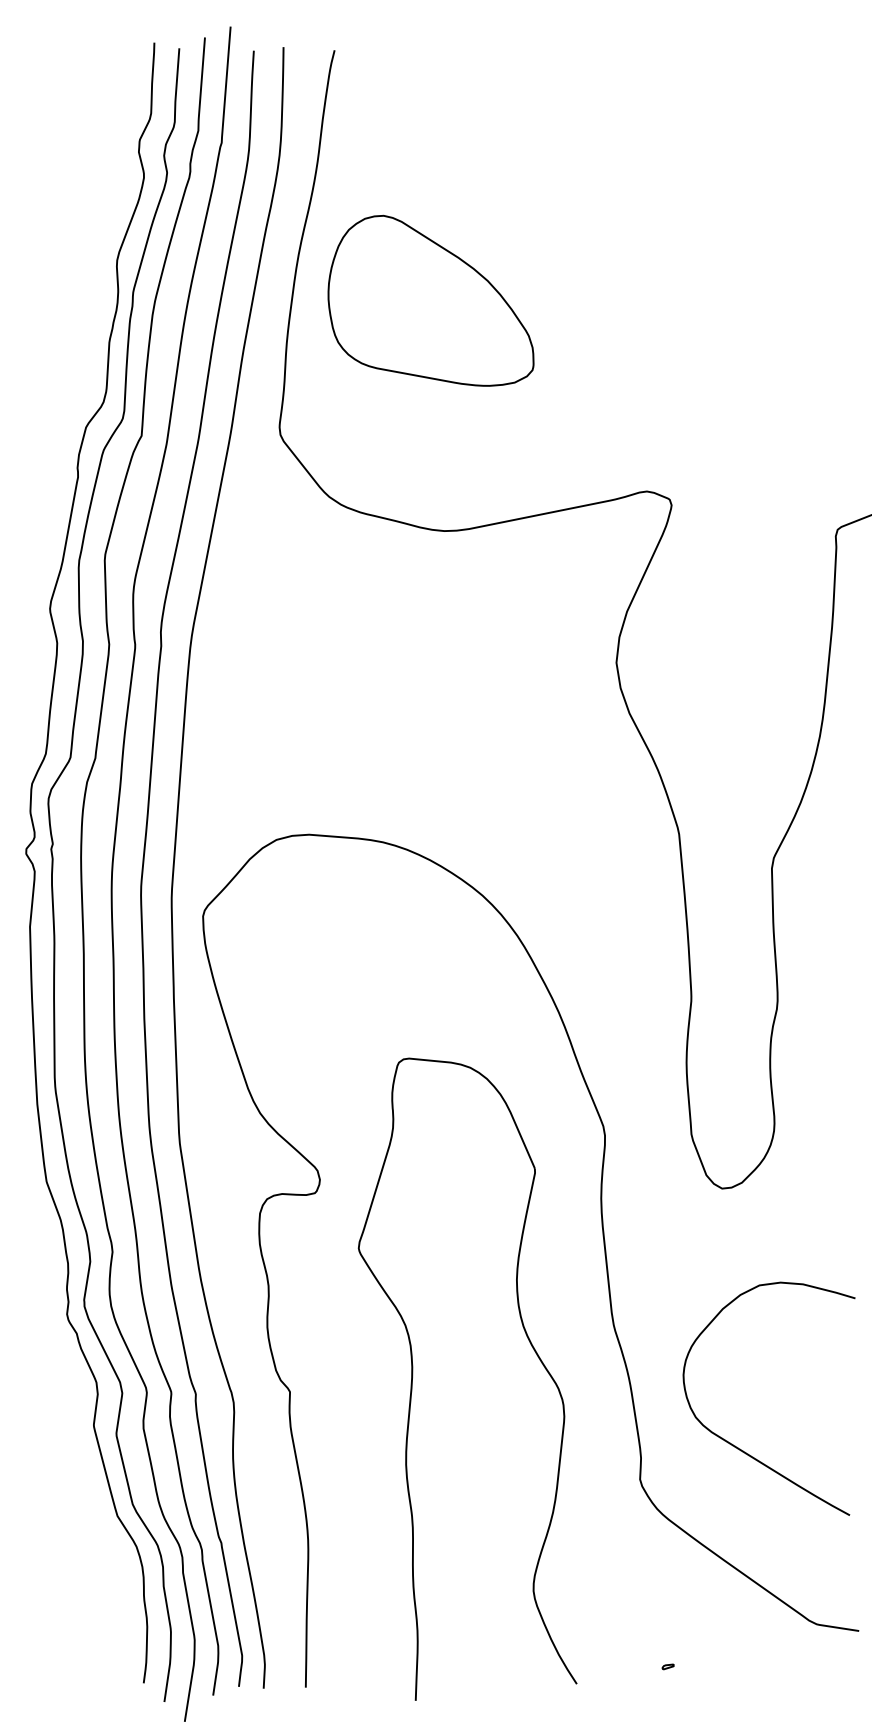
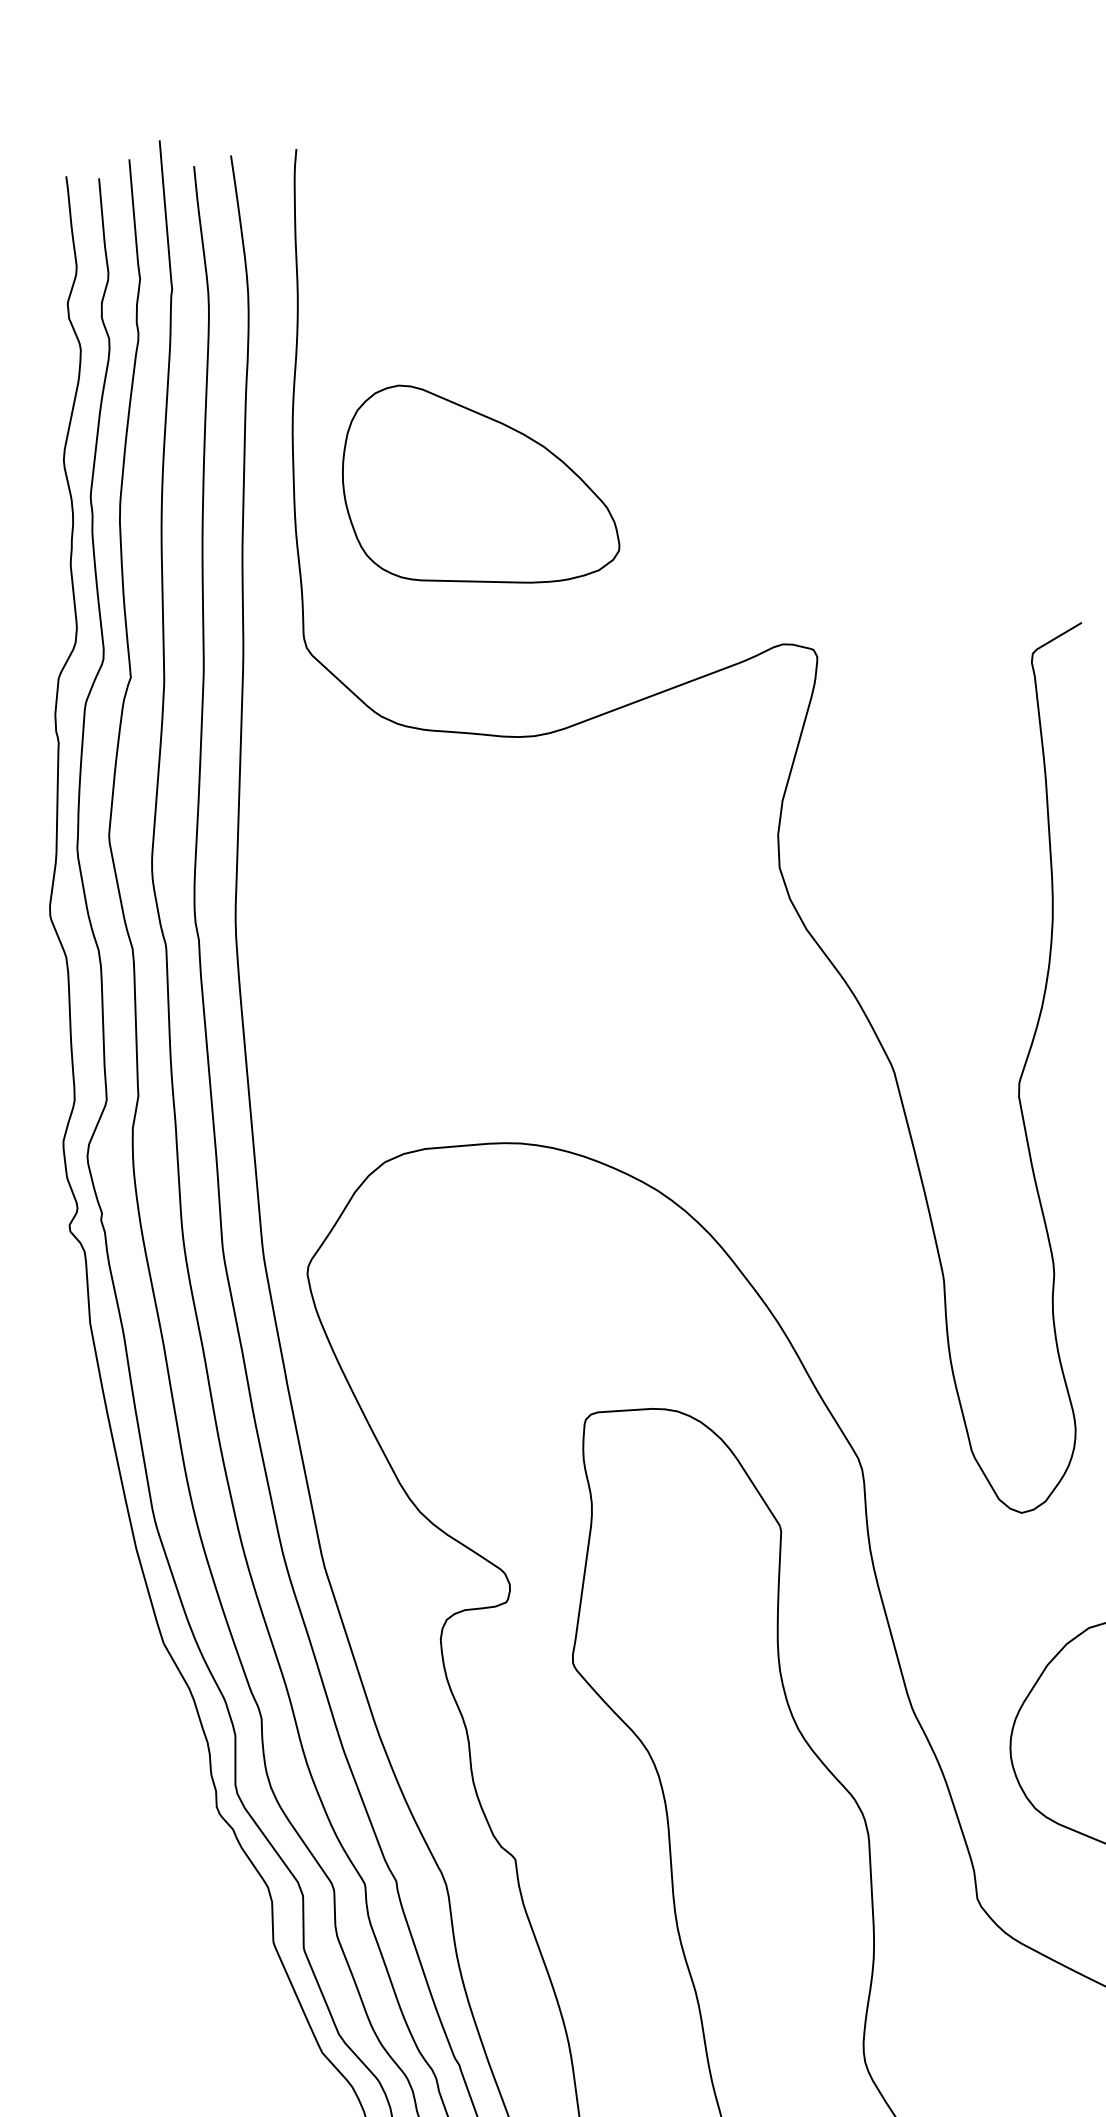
part: (430, 300) -> (475, 483), moved

